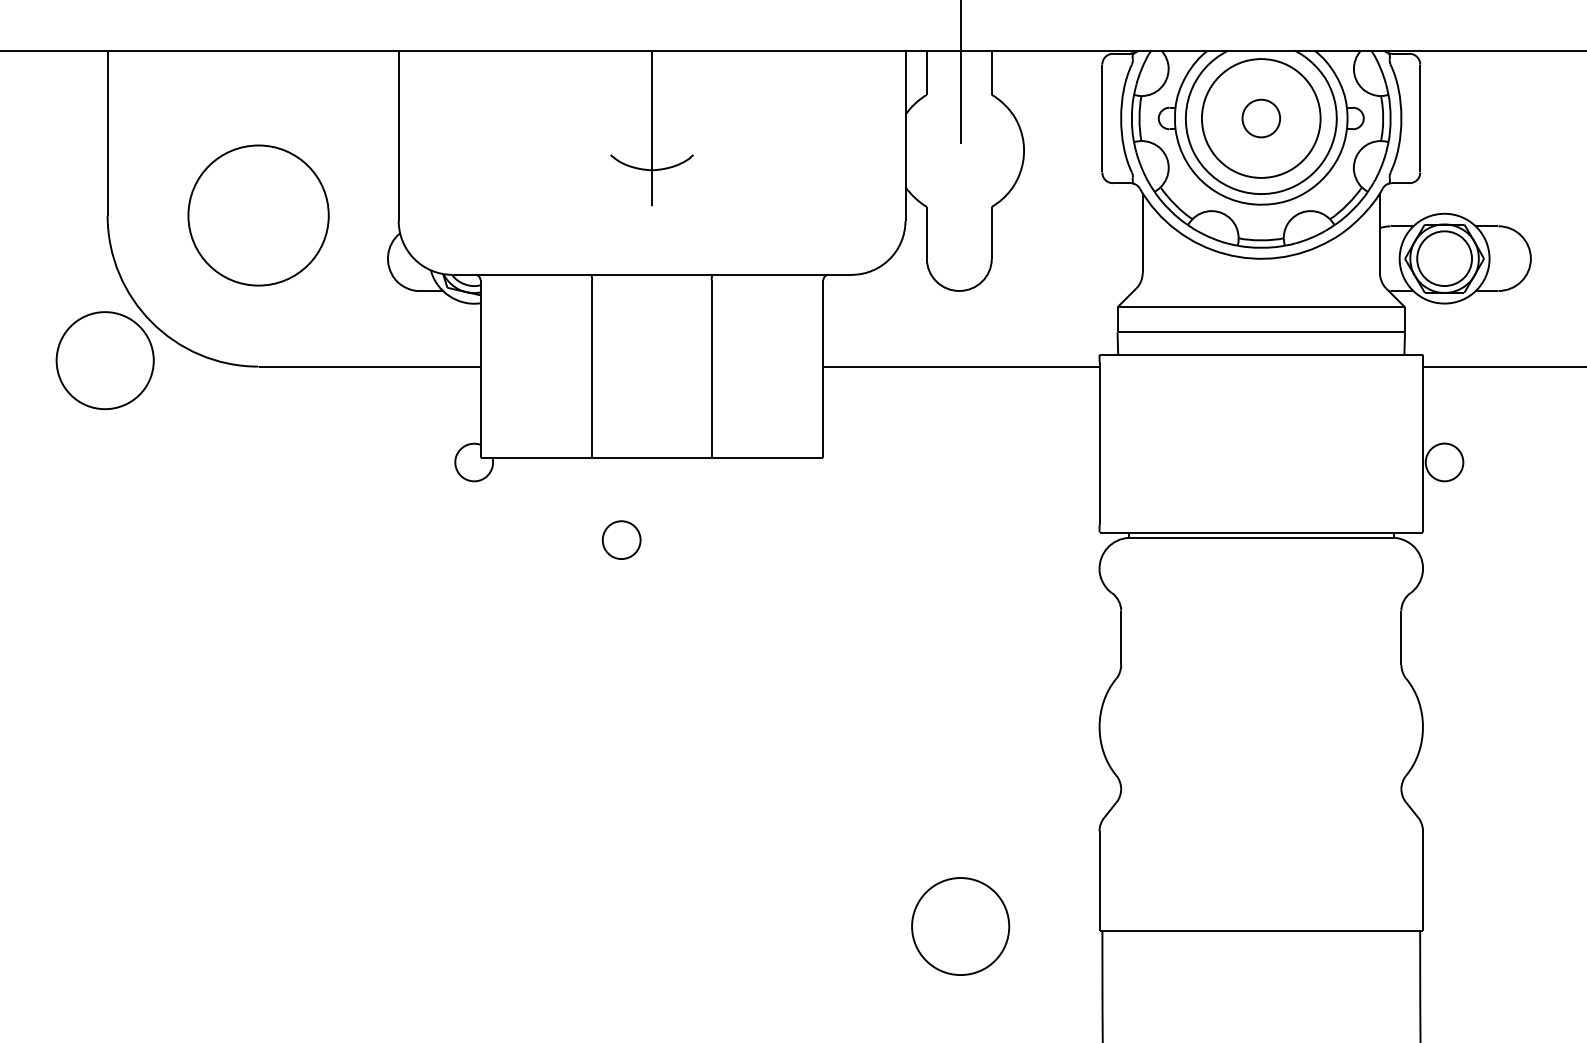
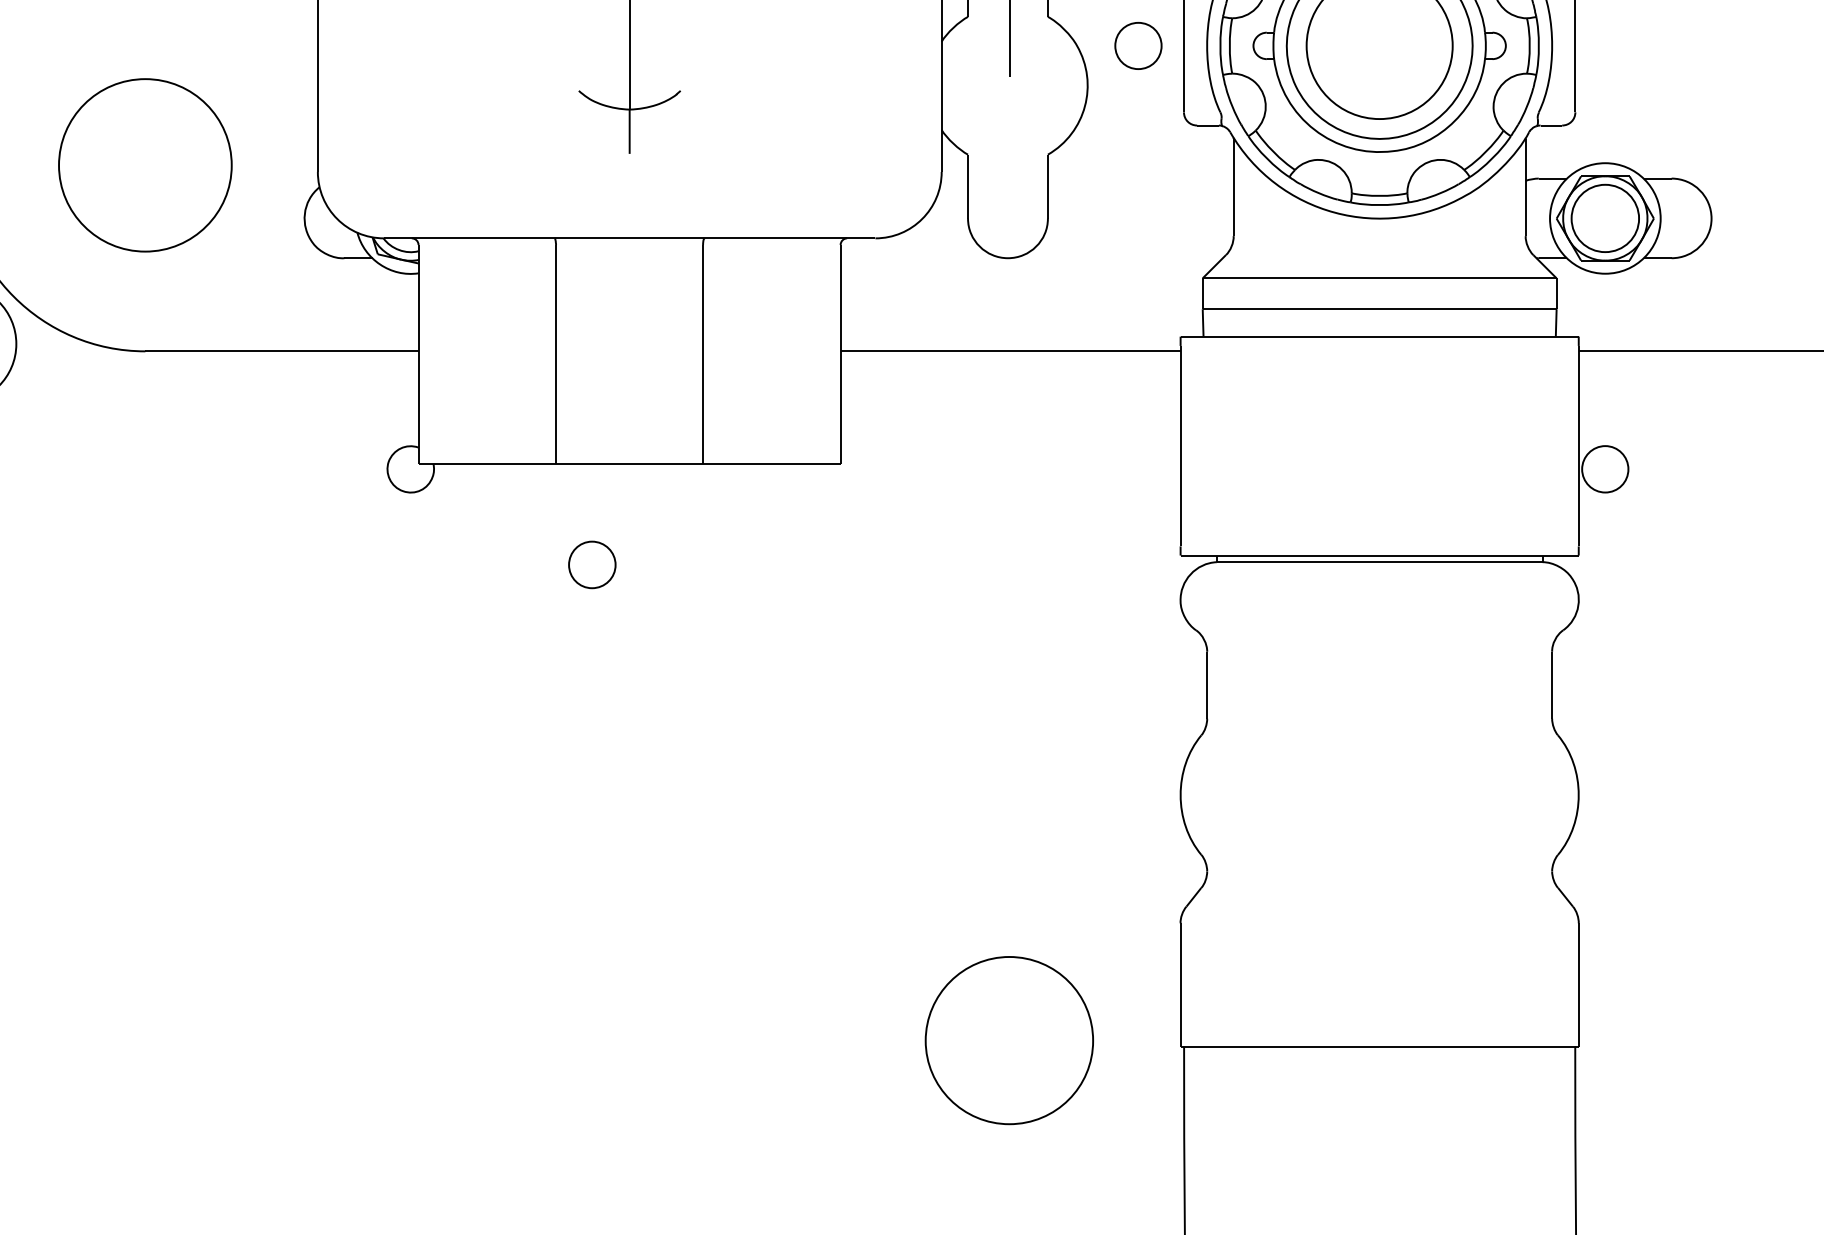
part: (1260, 118) -> (1137, 45), moved
part: (960, 926) -> (1009, 1040), size x1.4

